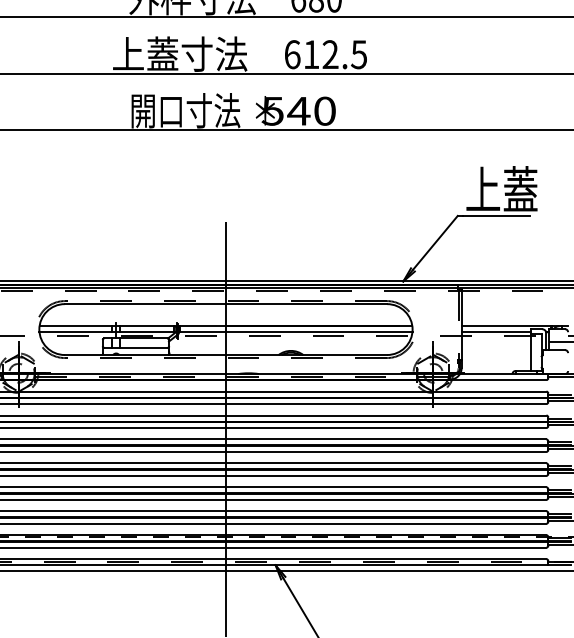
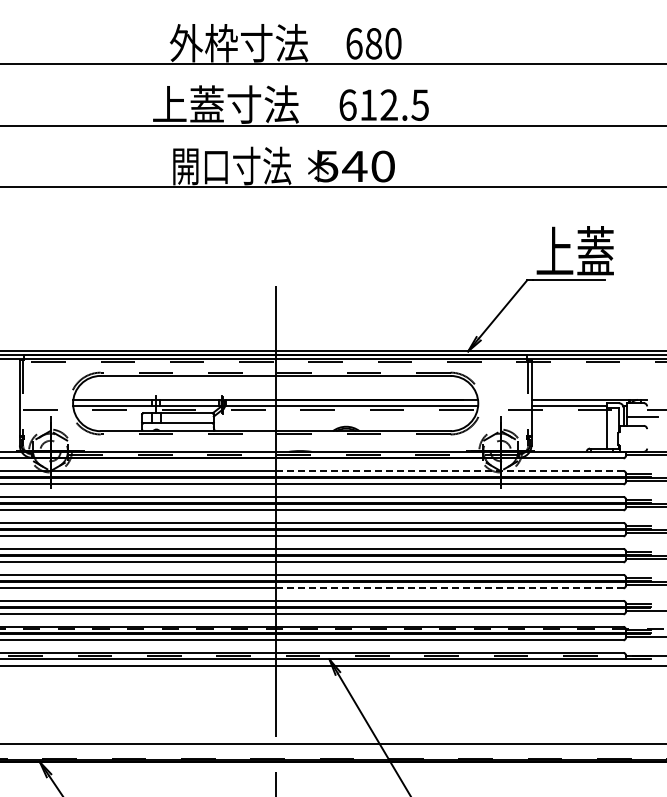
line: (386, 391) -> (449, 470), solid -> dashed
line: (386, 499) -> (449, 588), solid -> dashed

